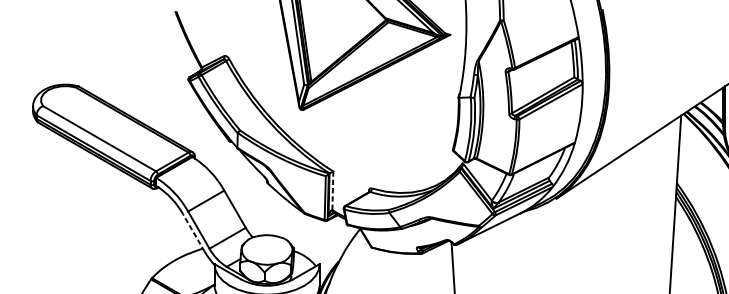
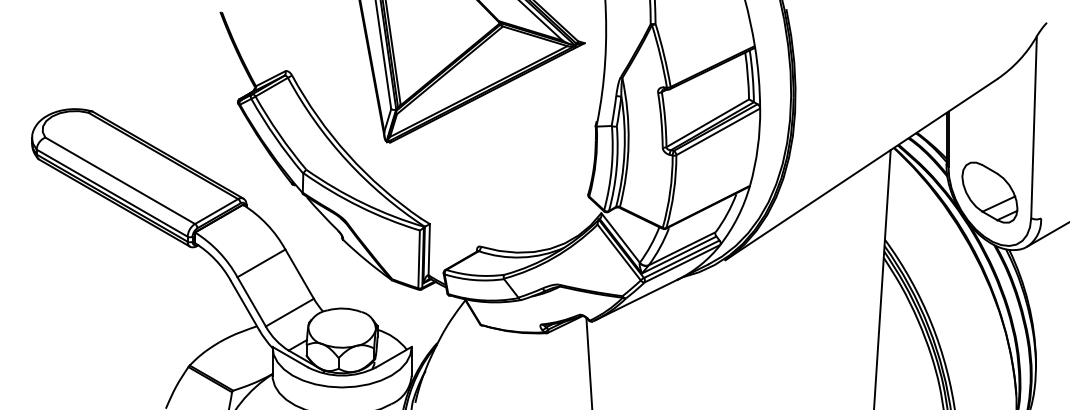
line: (333, 190) -> (429, 249), dashed -> solid
line: (193, 232) -> (244, 305), dashed -> solid

